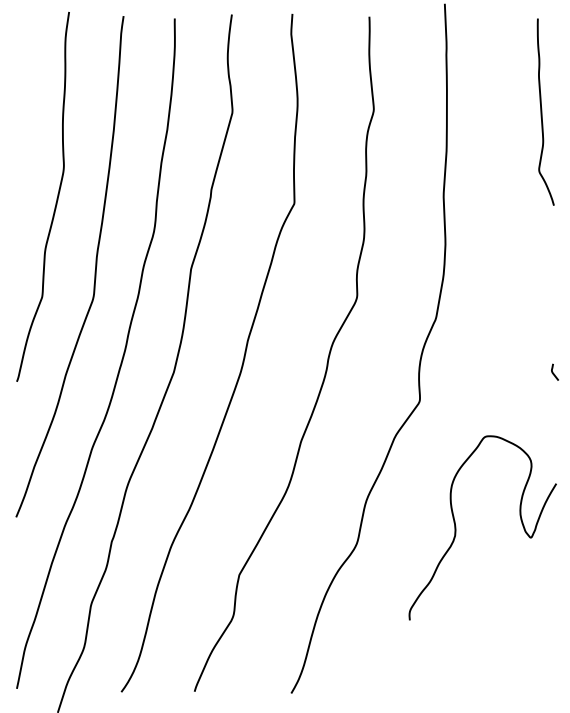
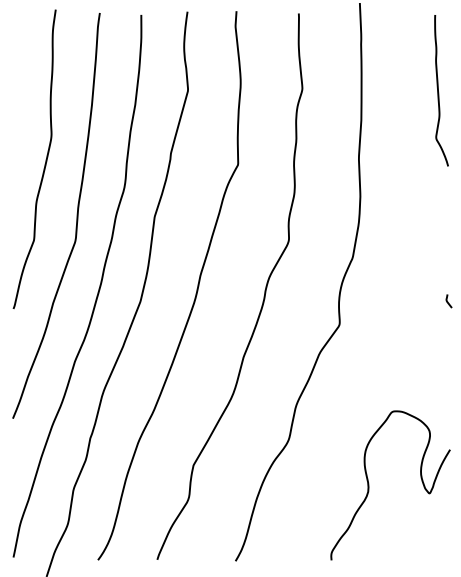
curve: (456, 527) -> (369, 485), moved

